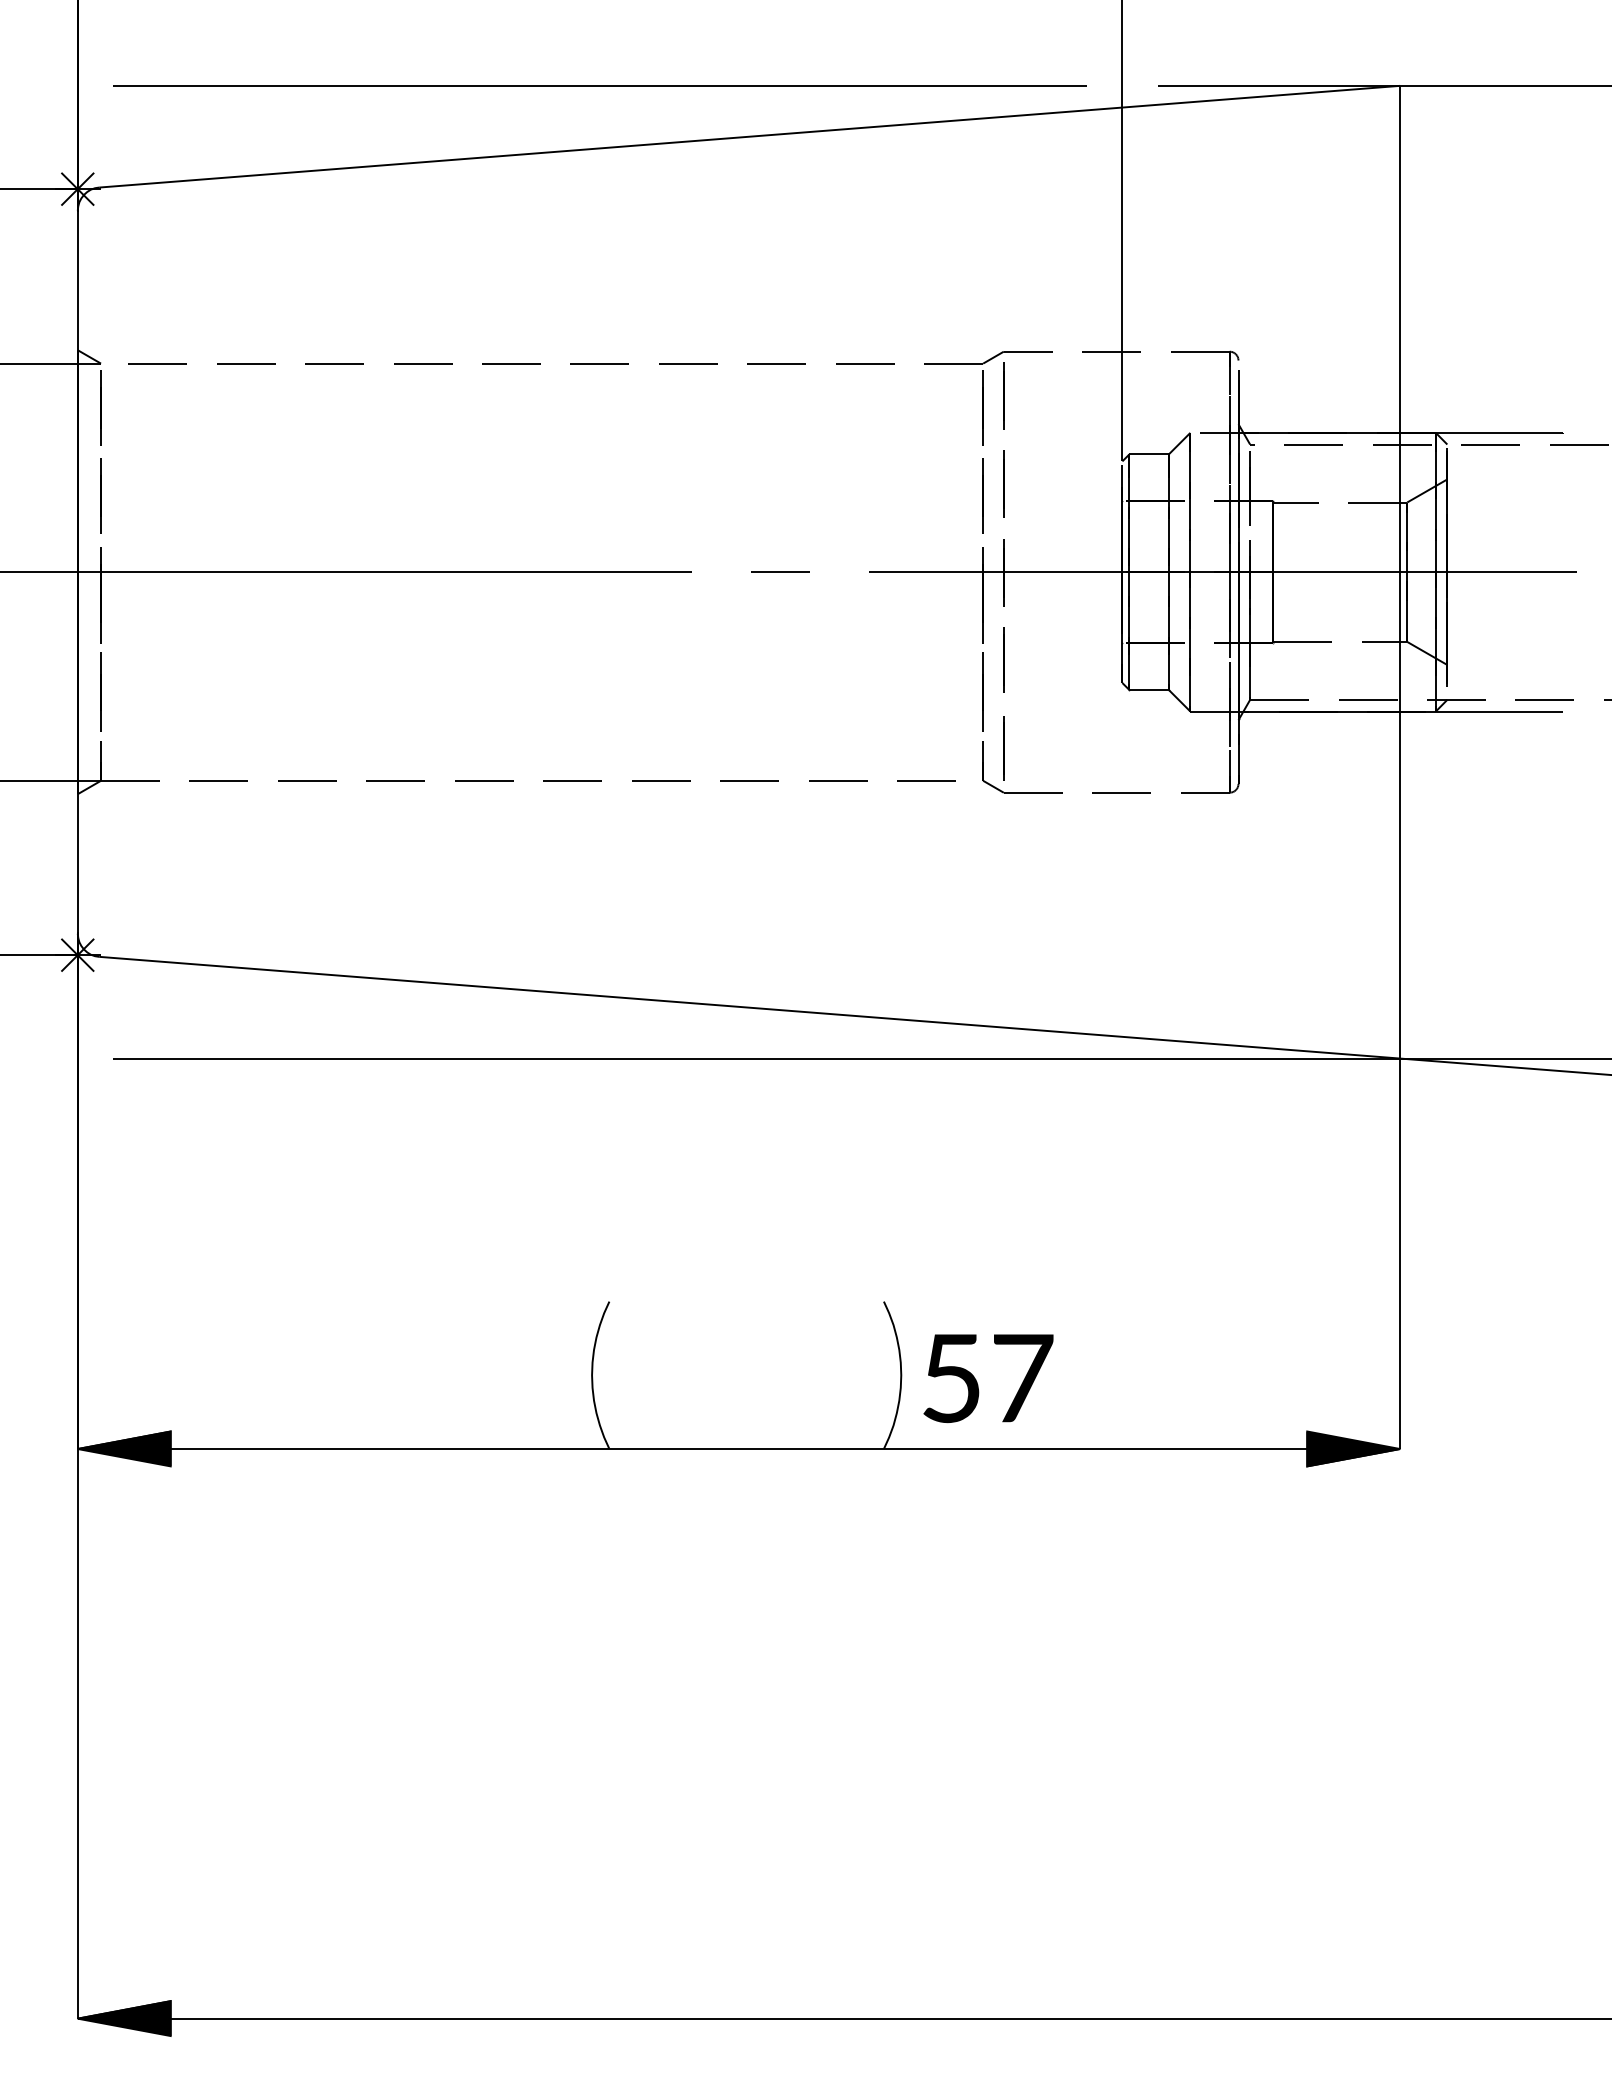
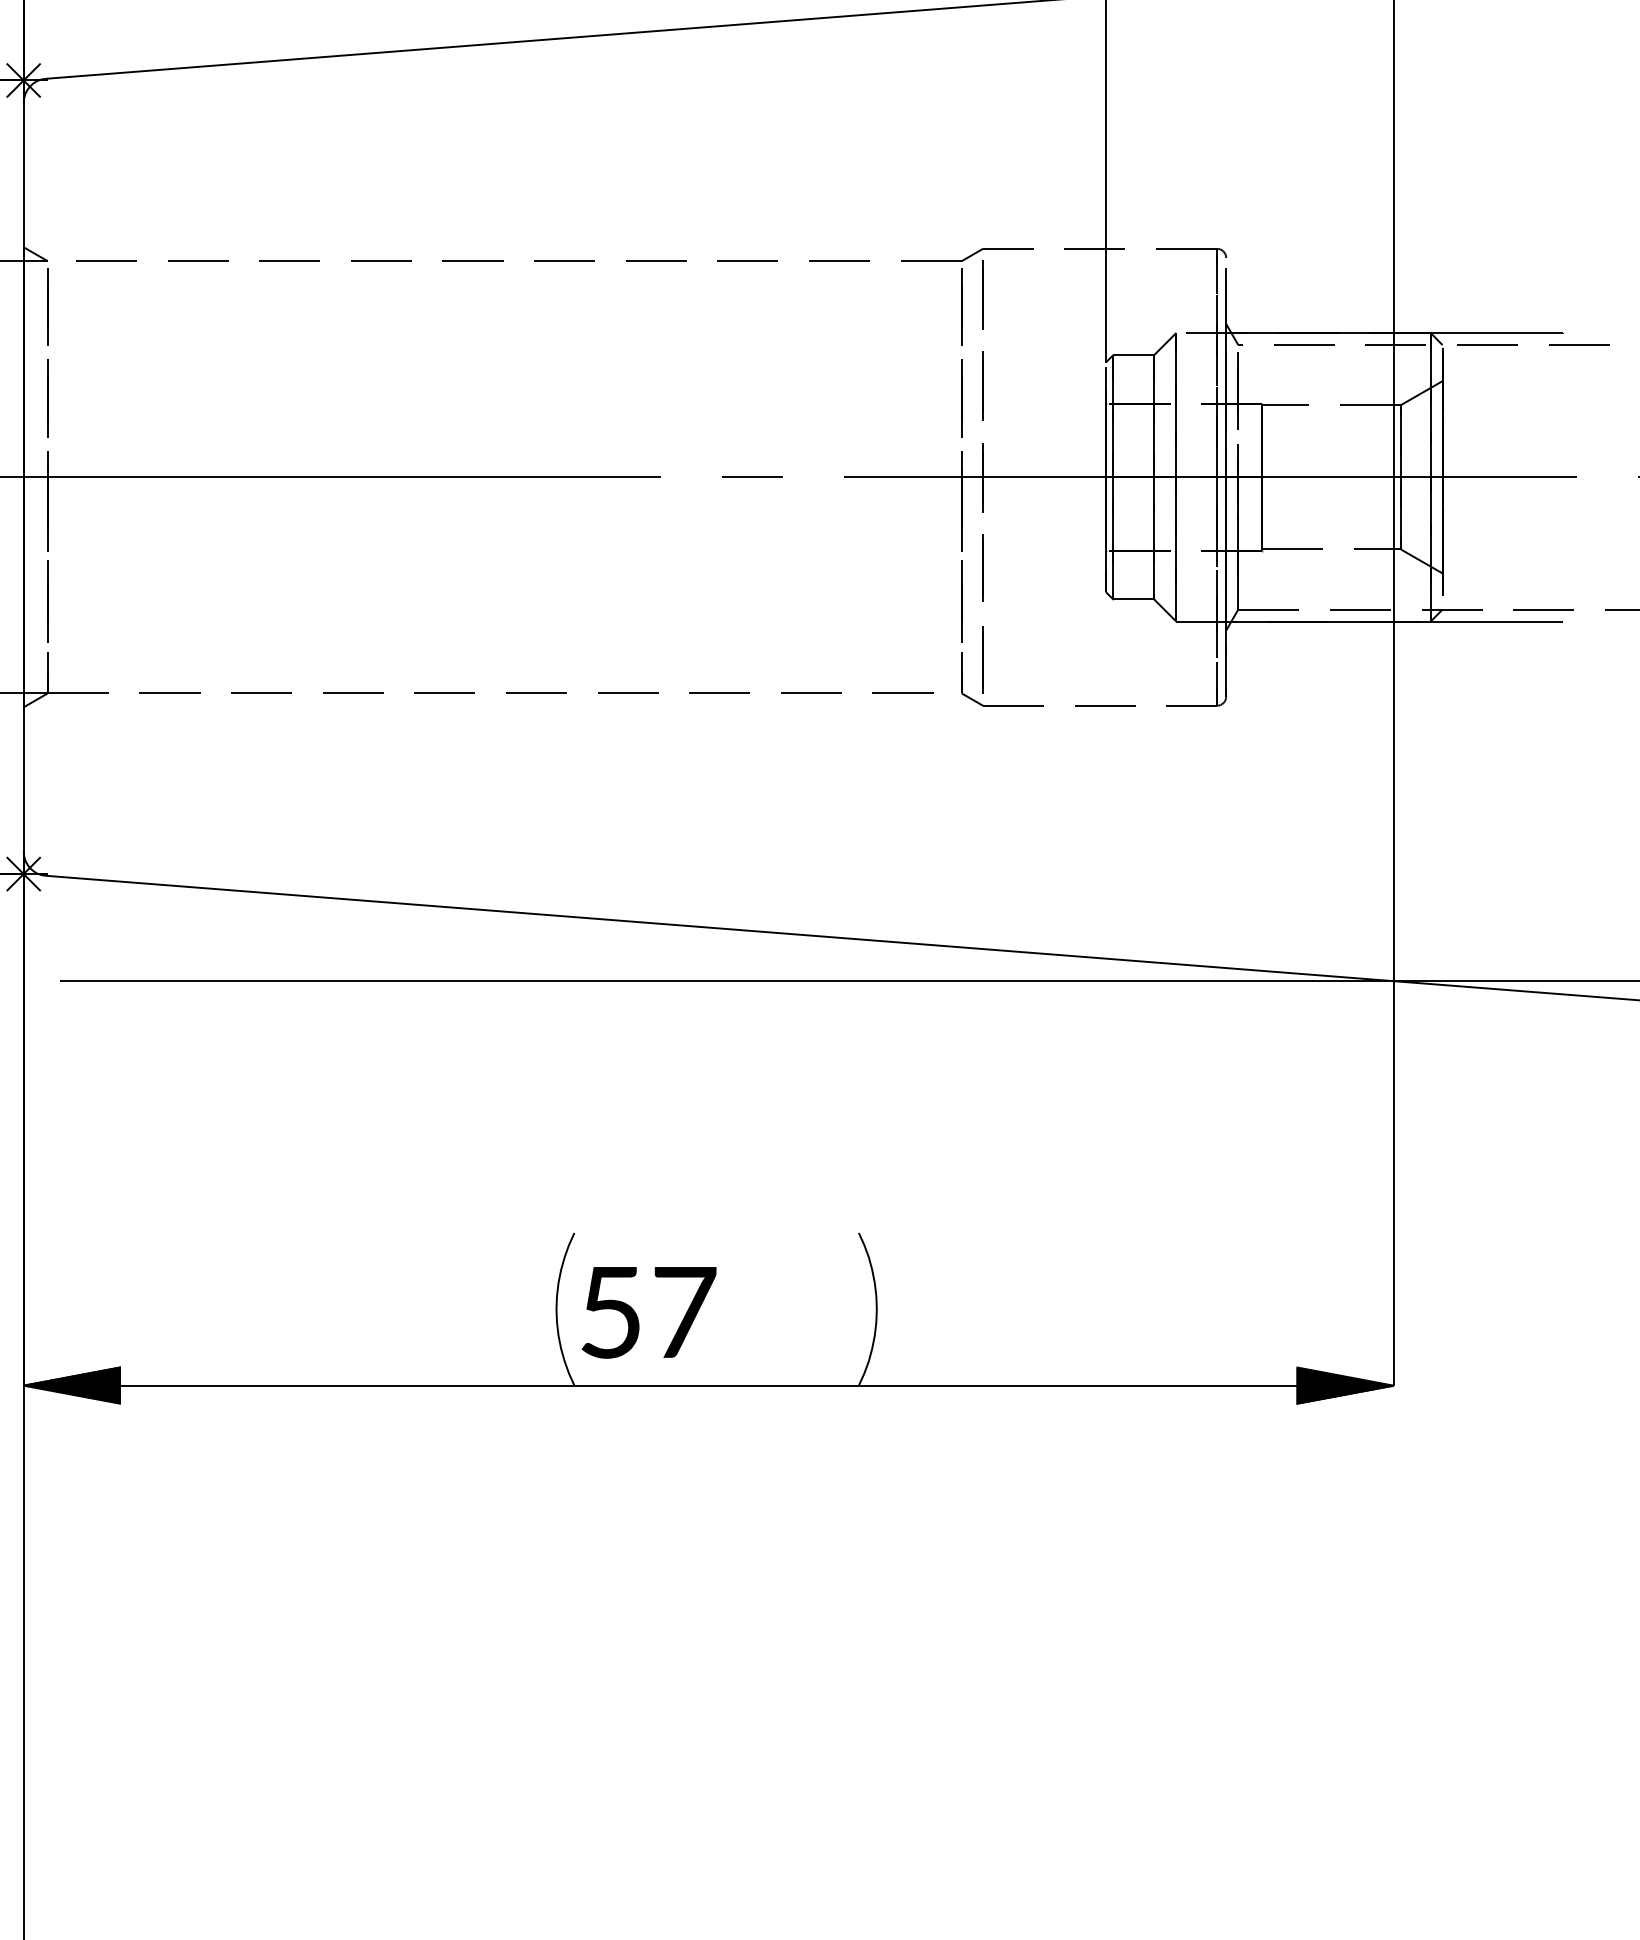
text: (988, 1378) -> (649, 1312), moved

